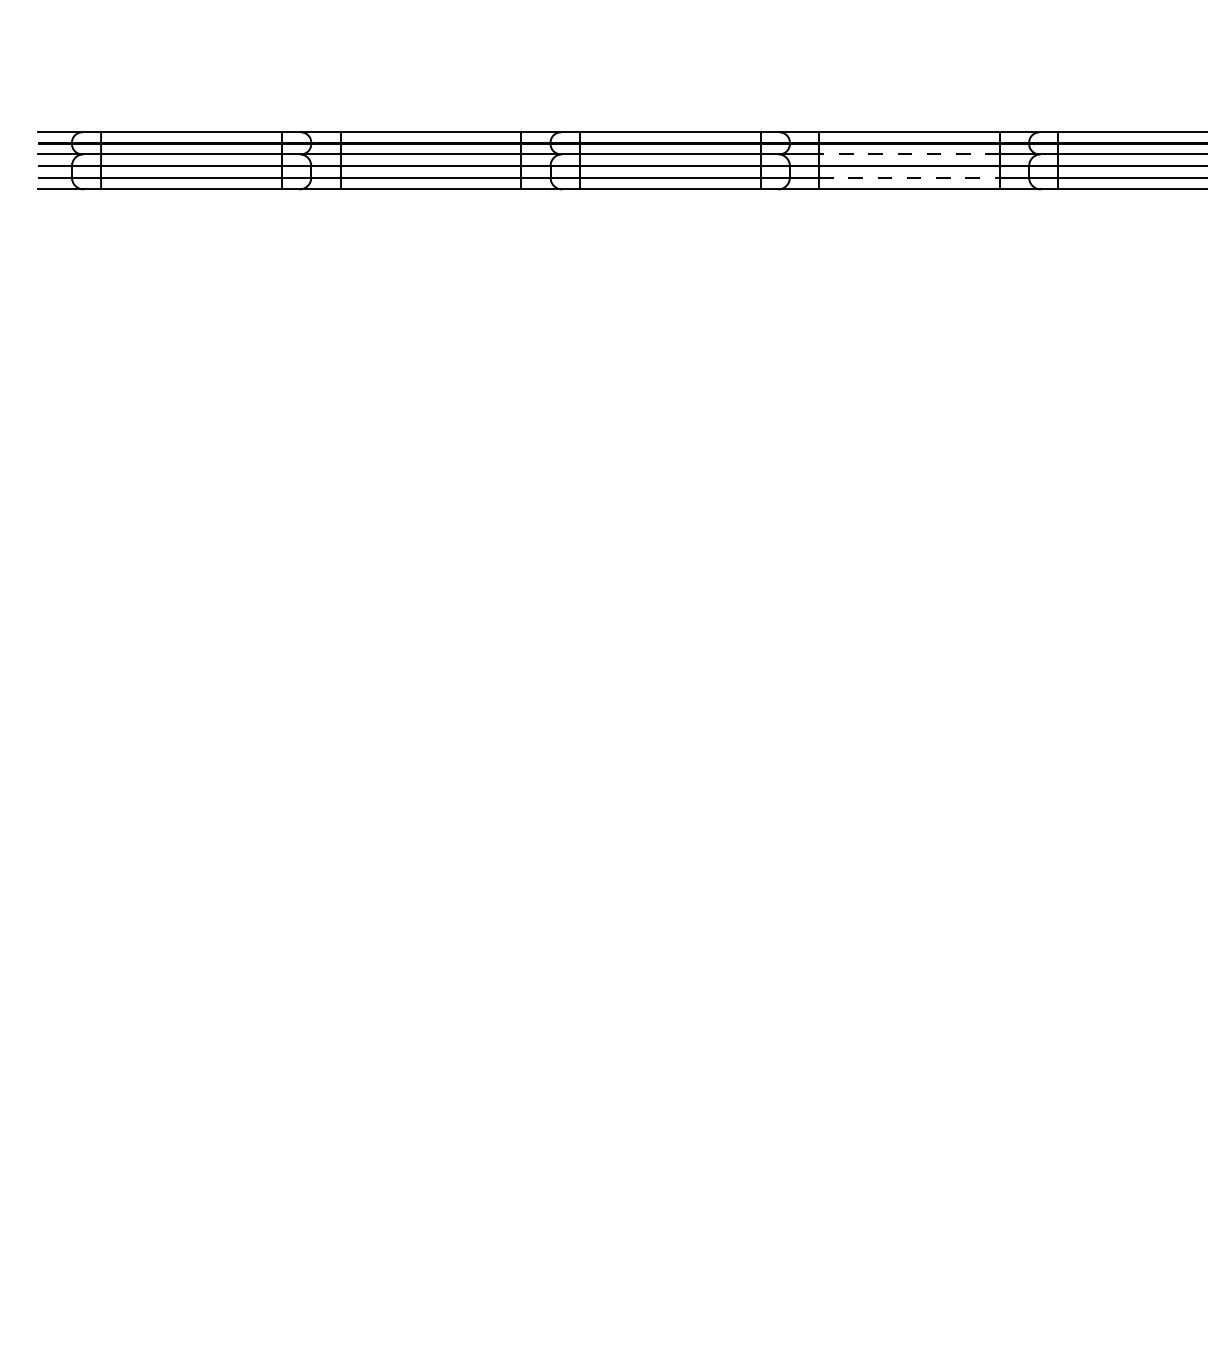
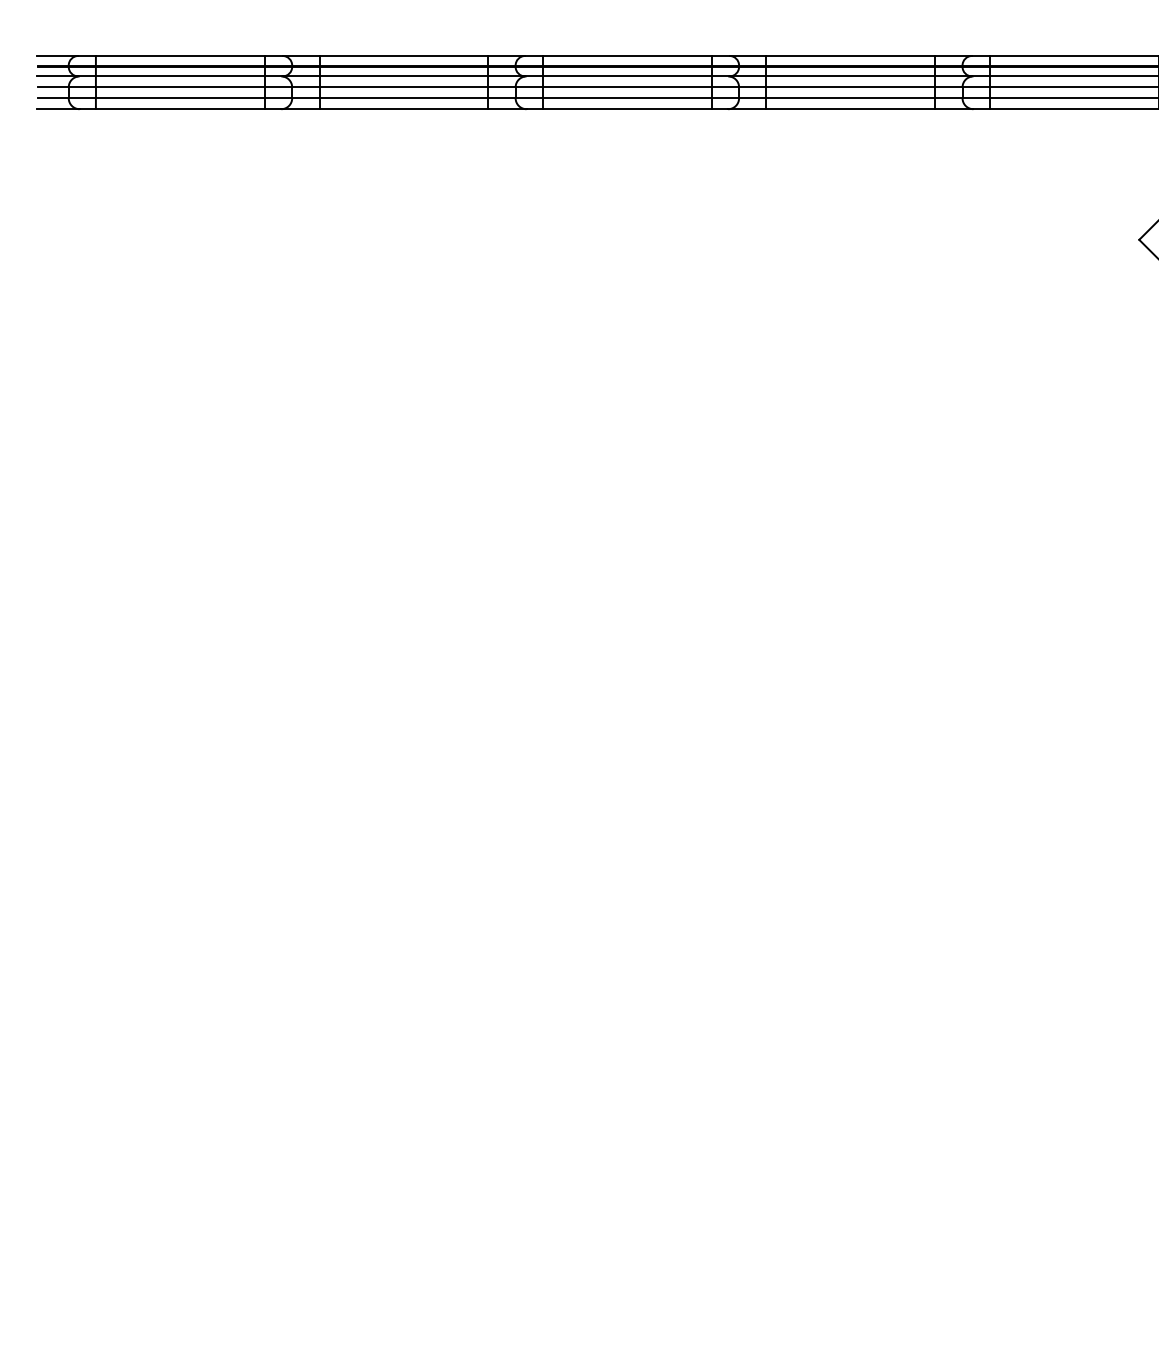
line: (909, 154) -> (850, 76), dashed -> solid
line: (910, 177) -> (851, 98), dashed -> solid

